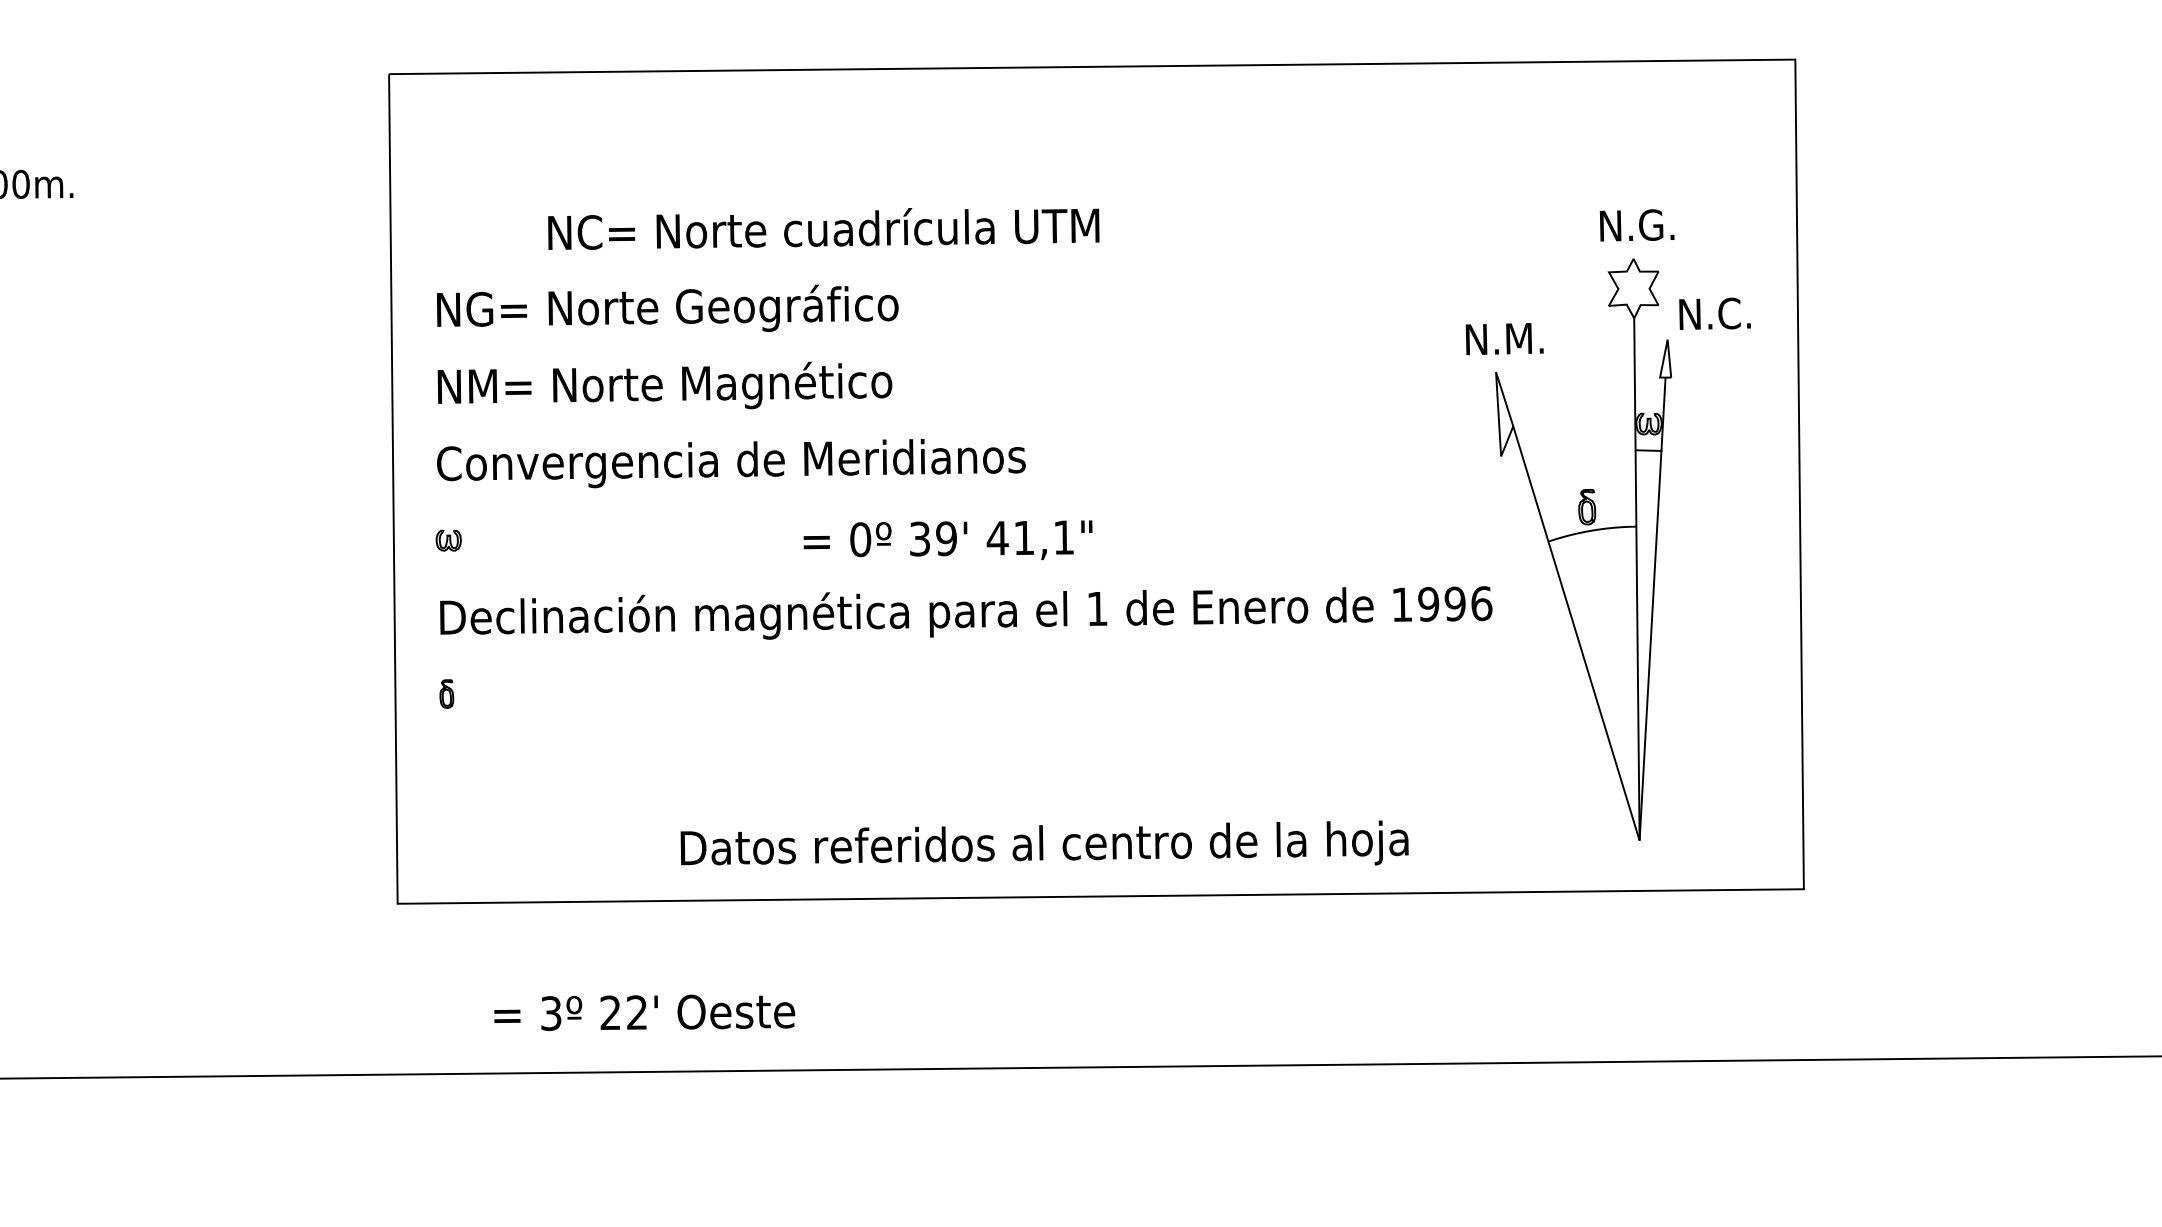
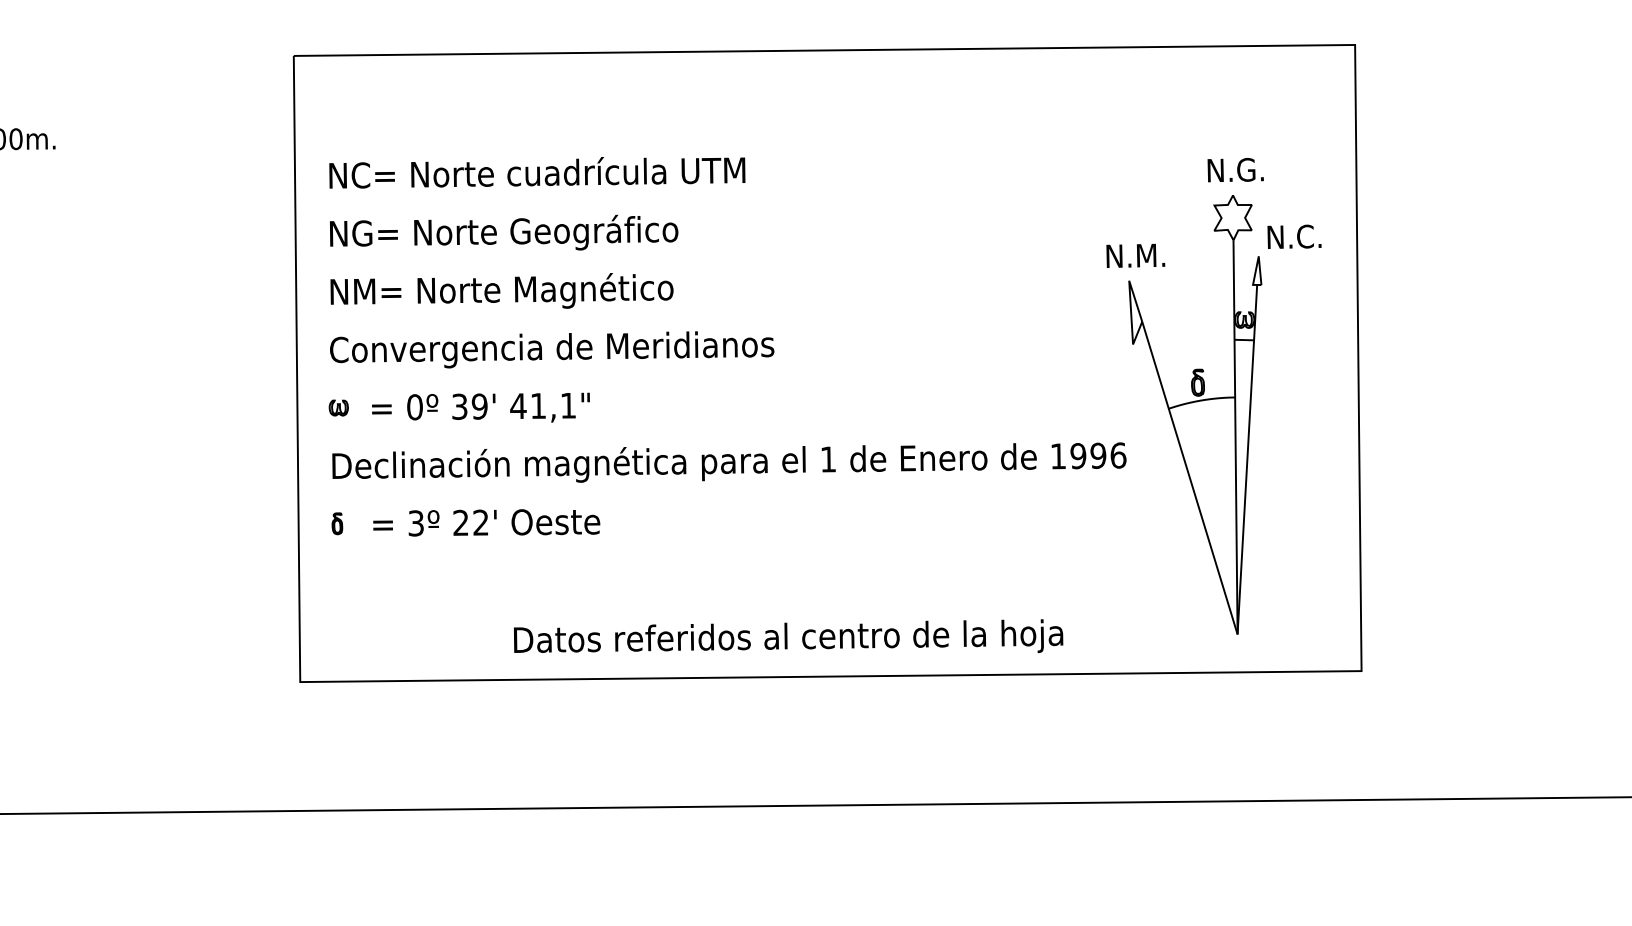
text: (823, 228) -> (537, 172), moved
text: (947, 539) -> (480, 407), moved
text: (644, 1012) -> (486, 522), moved

